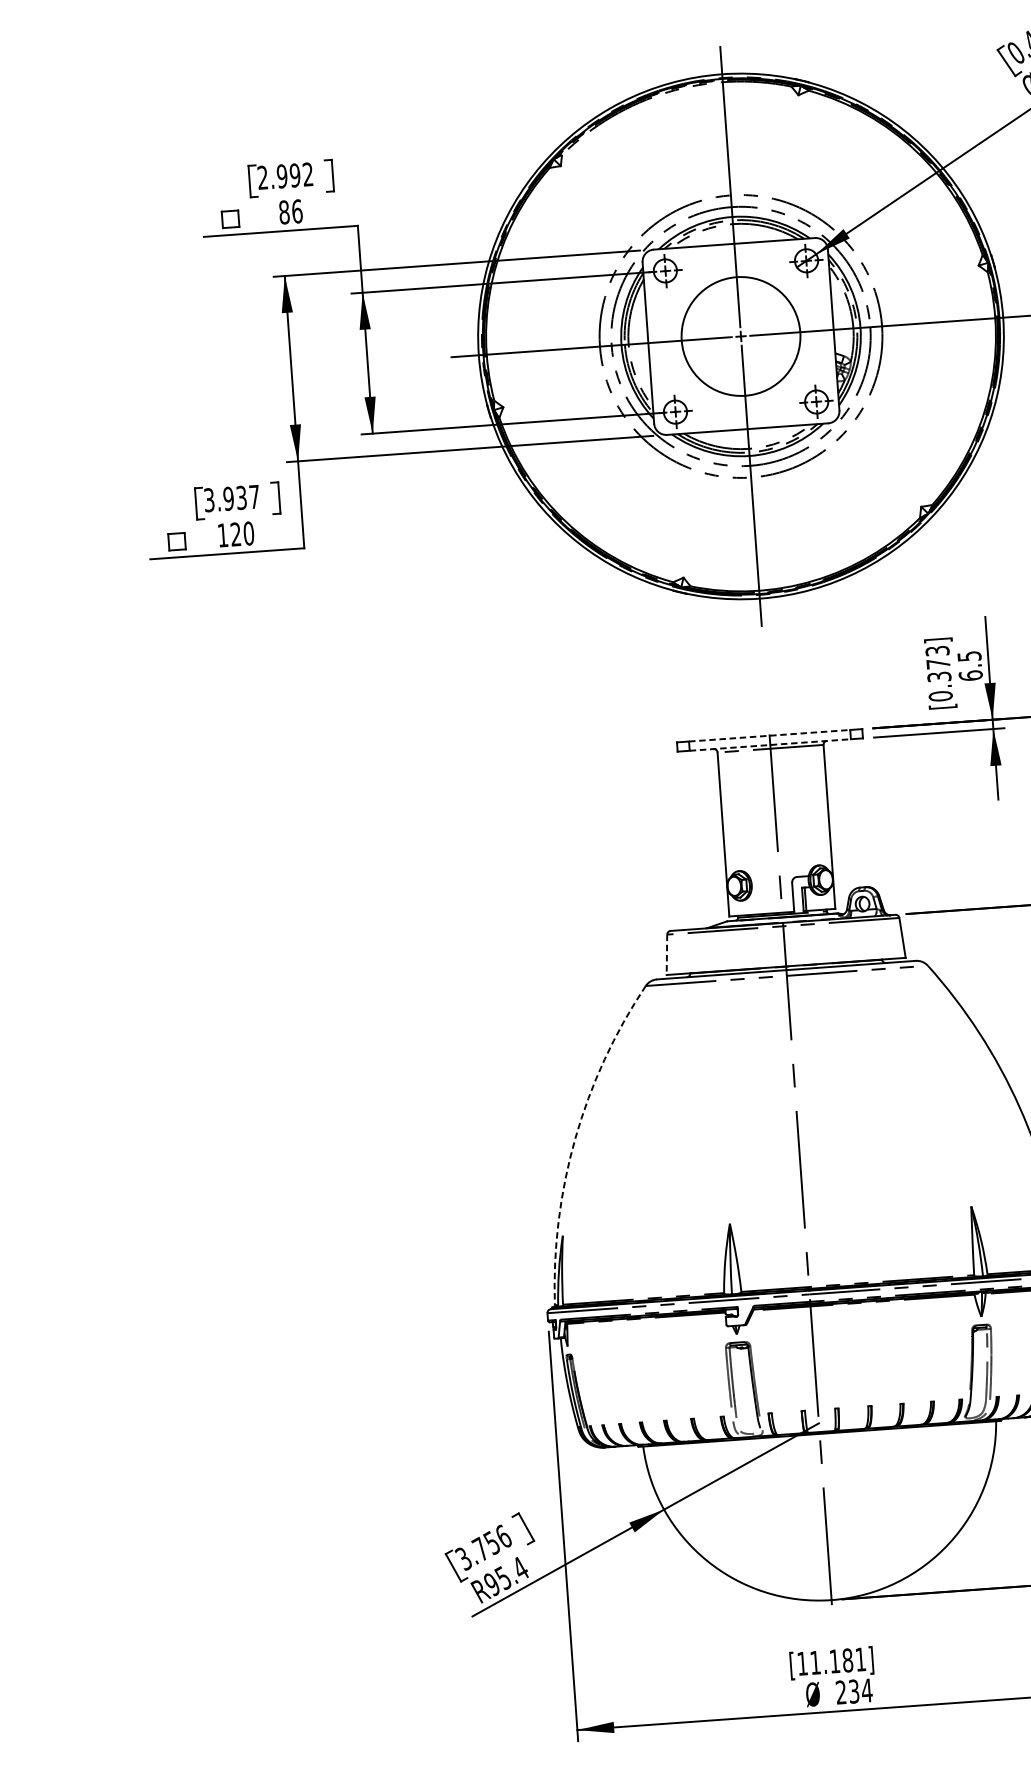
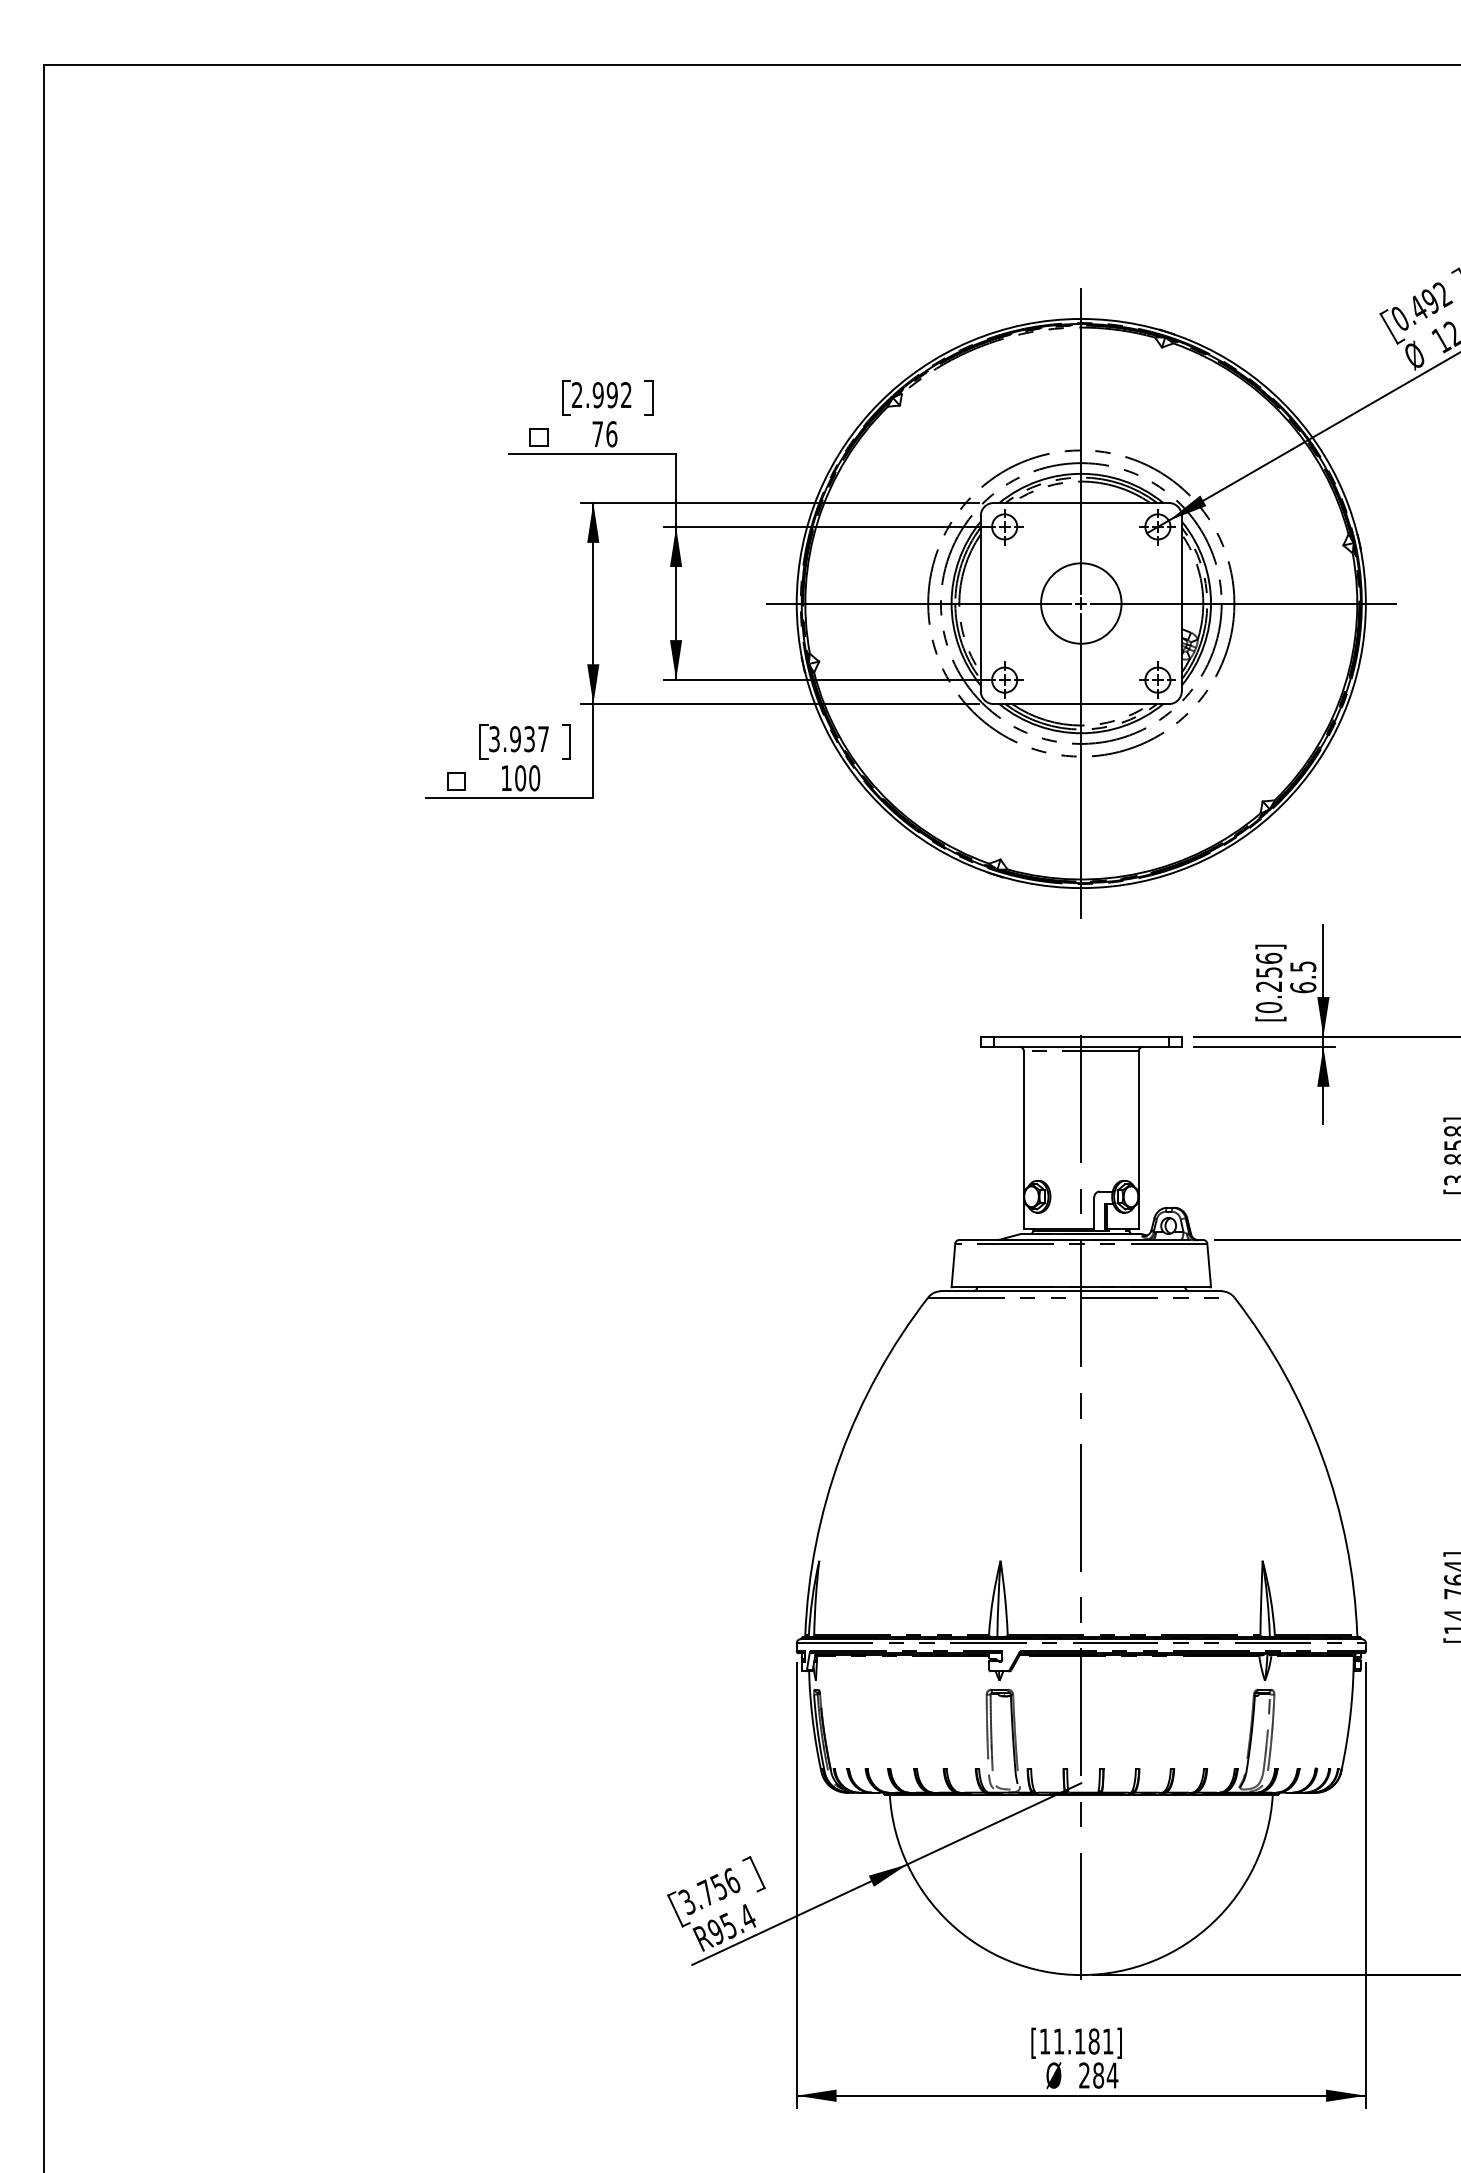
text: (284, 212) -> (597, 434), 86 -> 76
circle: (741, 336) -> (1081, 603), size x0.62
text: (235, 534) -> (520, 778), 120 -> 100
text: (938, 663) -> (1269, 971), [0.373] -> [0.256]
line: (769, 735) -> (1081, 1036), dashed -> solid
line: (770, 744) -> (1081, 1046), dashed -> solid
line: (666, 954) -> (953, 1265), dashed -> solid
arc: (575, 1138) -> (840, 1456), dashed -> solid
text: (854, 1691) -> (1098, 2075), 234 -> 284

